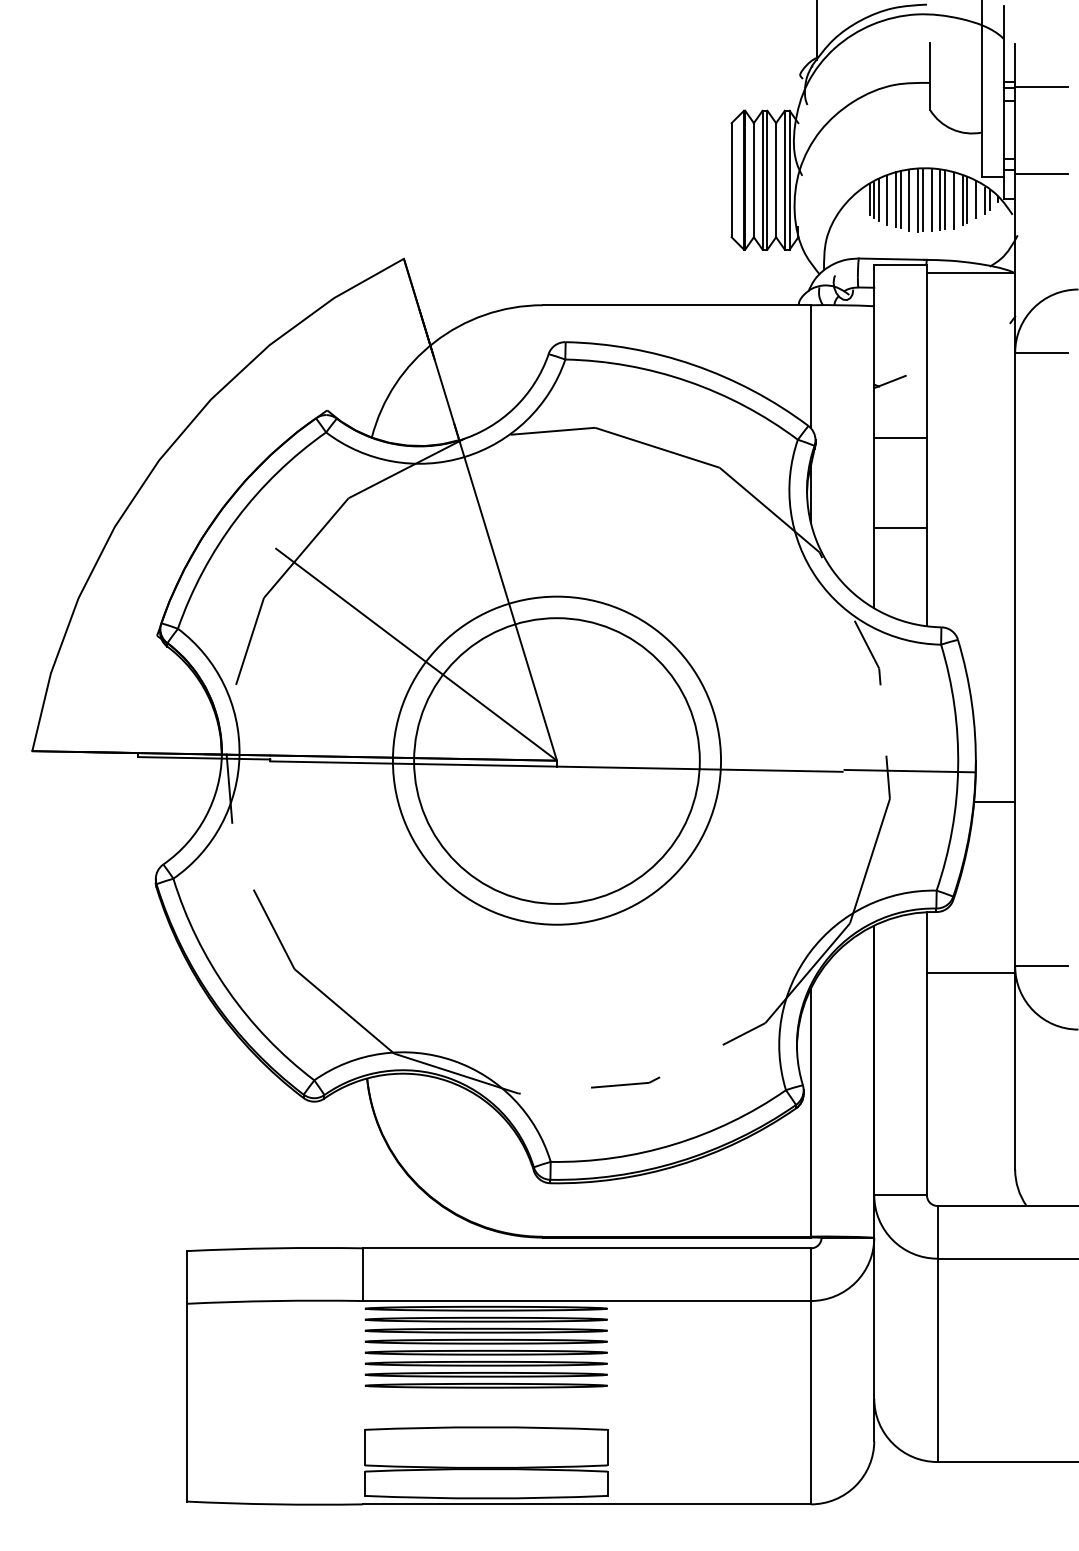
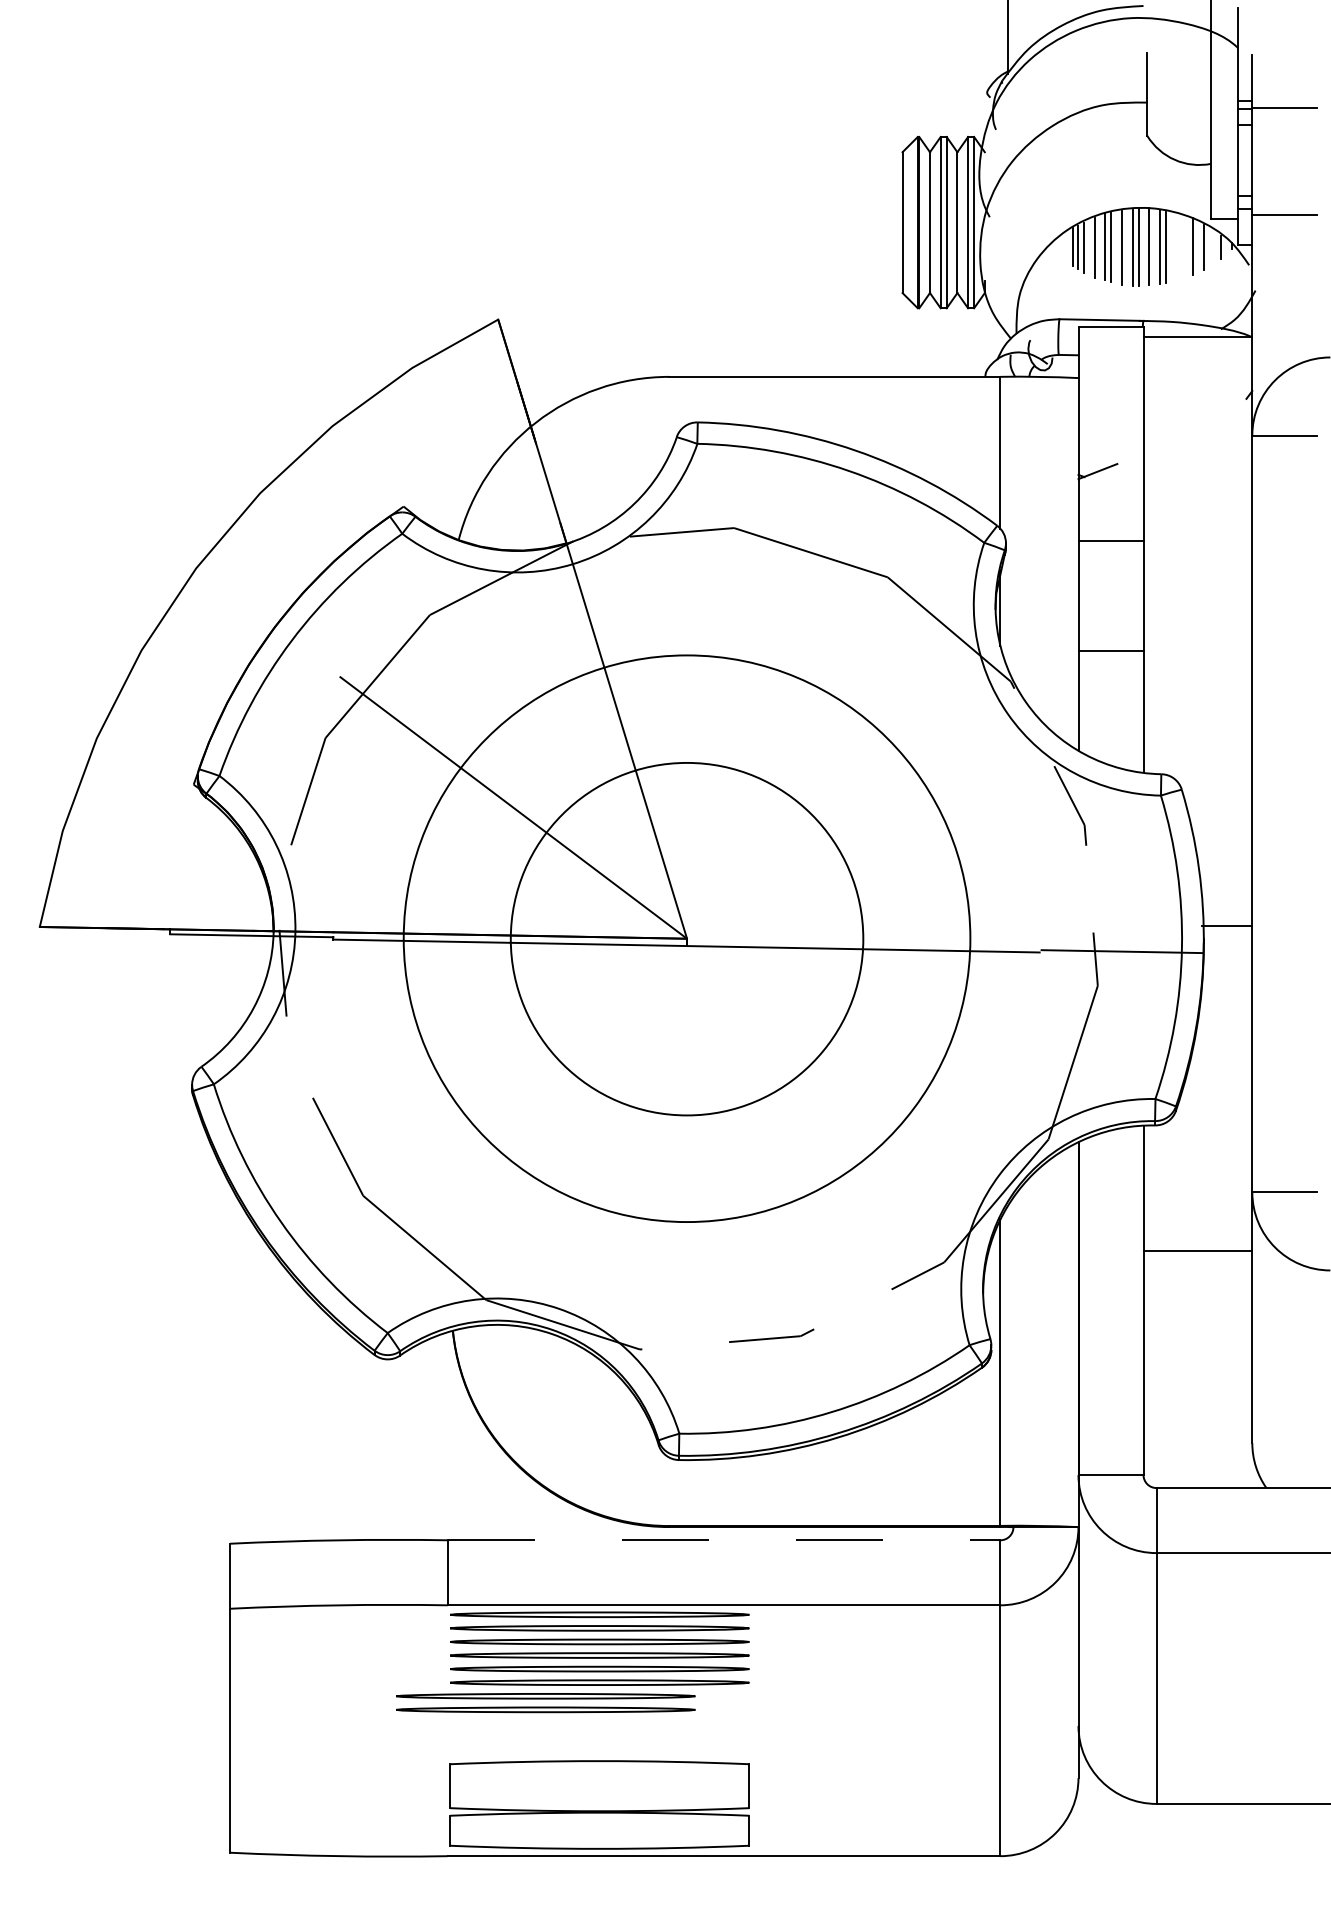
line: (962, 199) -> (1187, 246), removed
line: (984, 200) -> (1214, 247), removed
line: (953, 201) -> (1176, 248), removed
circle: (556, 760) -> (686, 938), size x1.4
line: (994, 802) -> (1226, 926), moved
line: (970, 973) -> (1197, 1251), moved
line: (587, 1248) -> (724, 1540), solid -> dashed
part: (486, 1380) -> (545, 1703), moved

